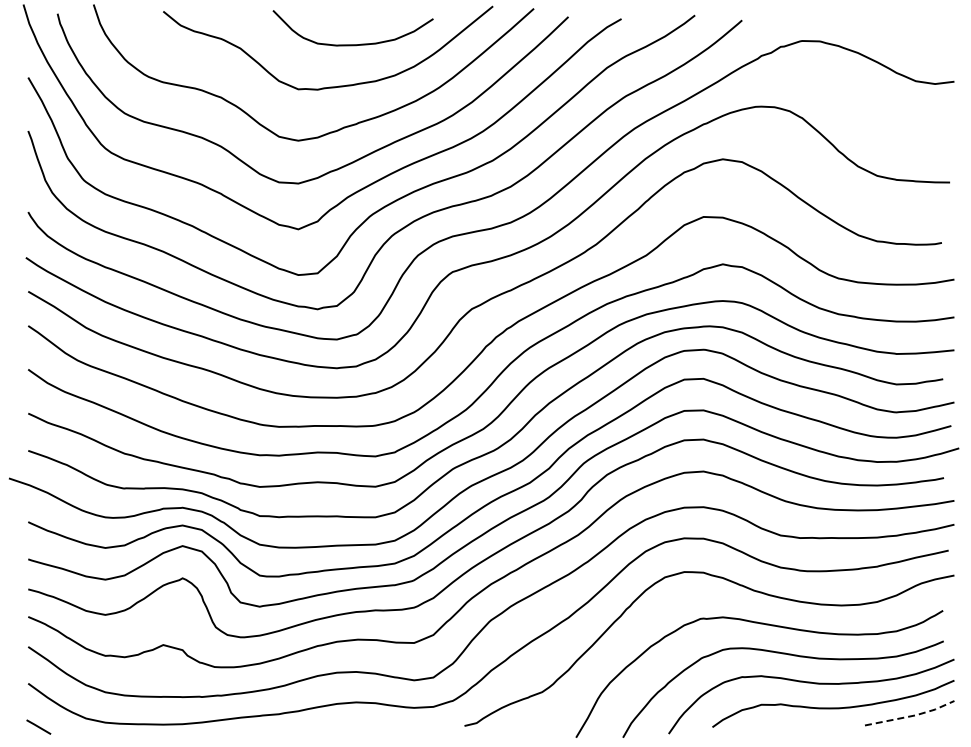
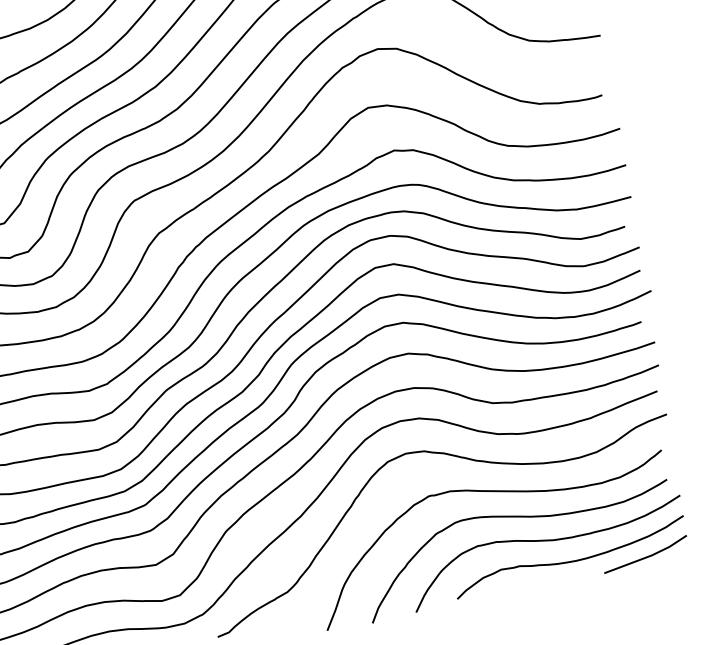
line: (912, 715) -> (648, 556), dashed -> solid

